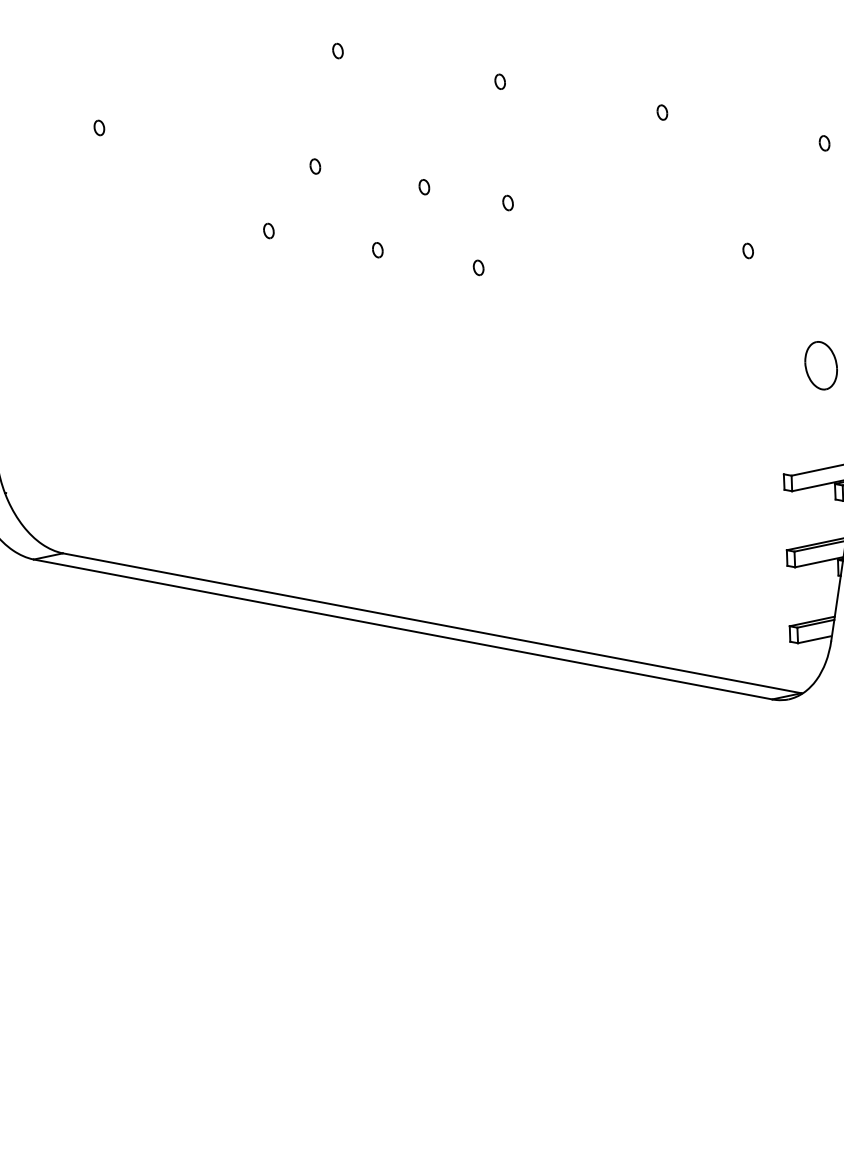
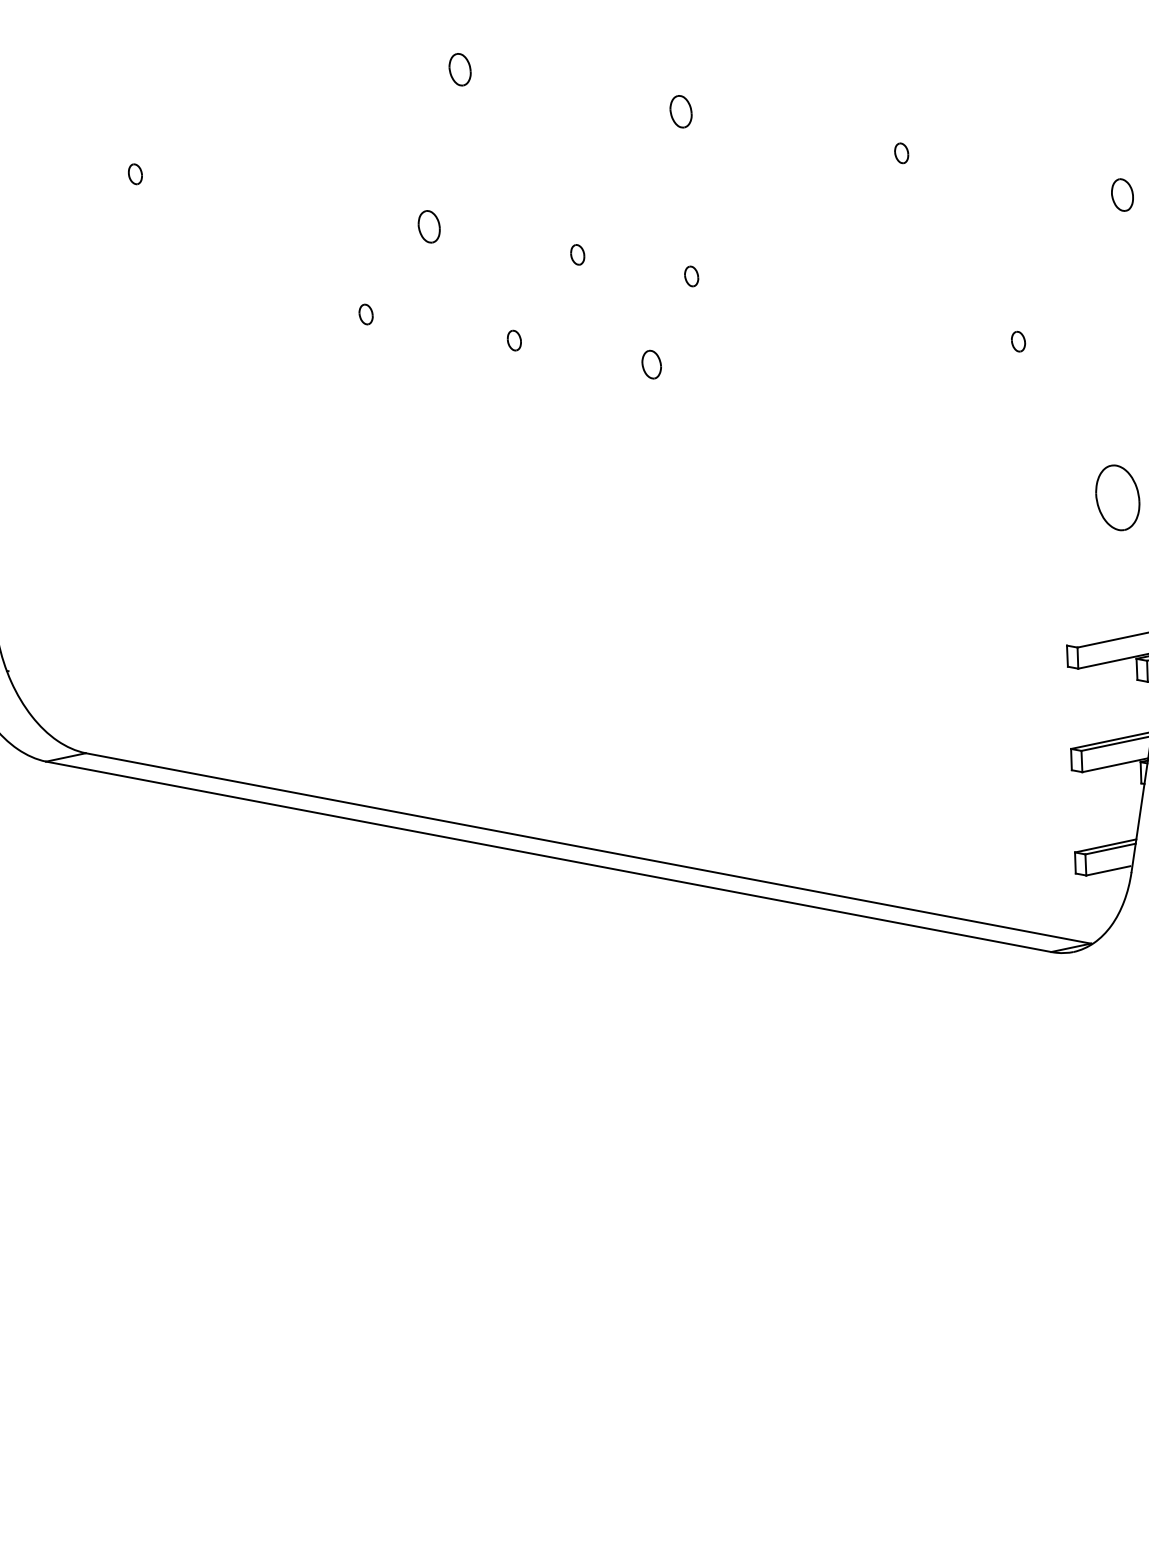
part: (337, 50) -> (459, 68), size x1.6
part: (499, 81) -> (679, 111), size x1.6
part: (824, 143) -> (1122, 195), size x1.6
part: (315, 166) -> (429, 226), size x1.6
part: (478, 267) -> (651, 364), size x1.4

